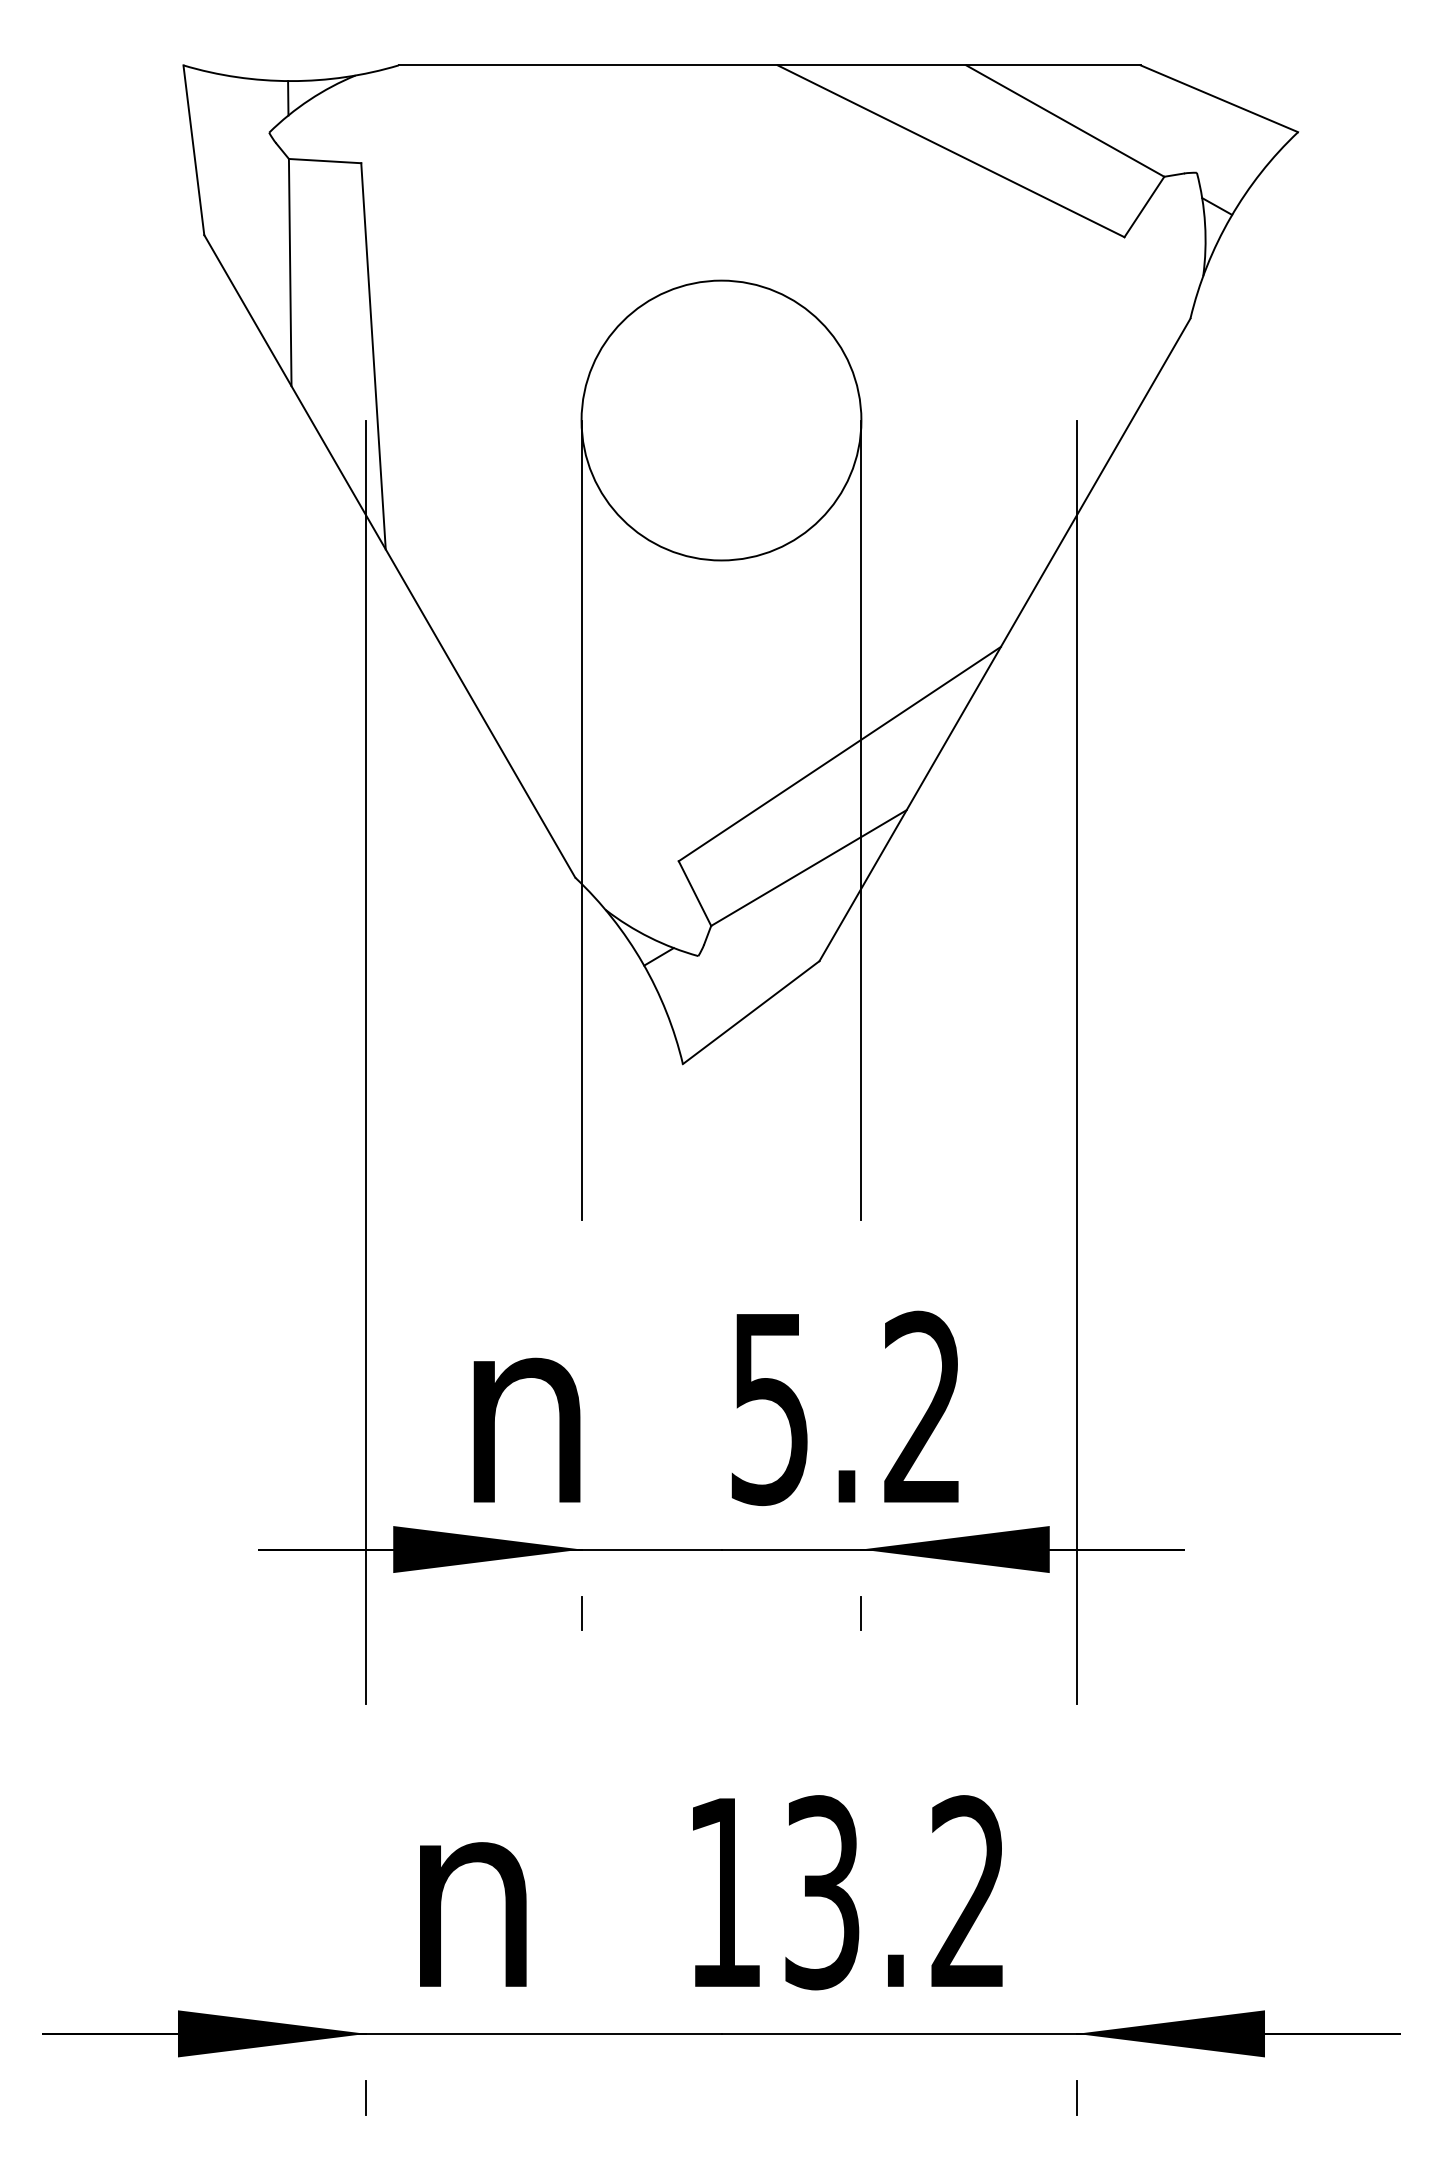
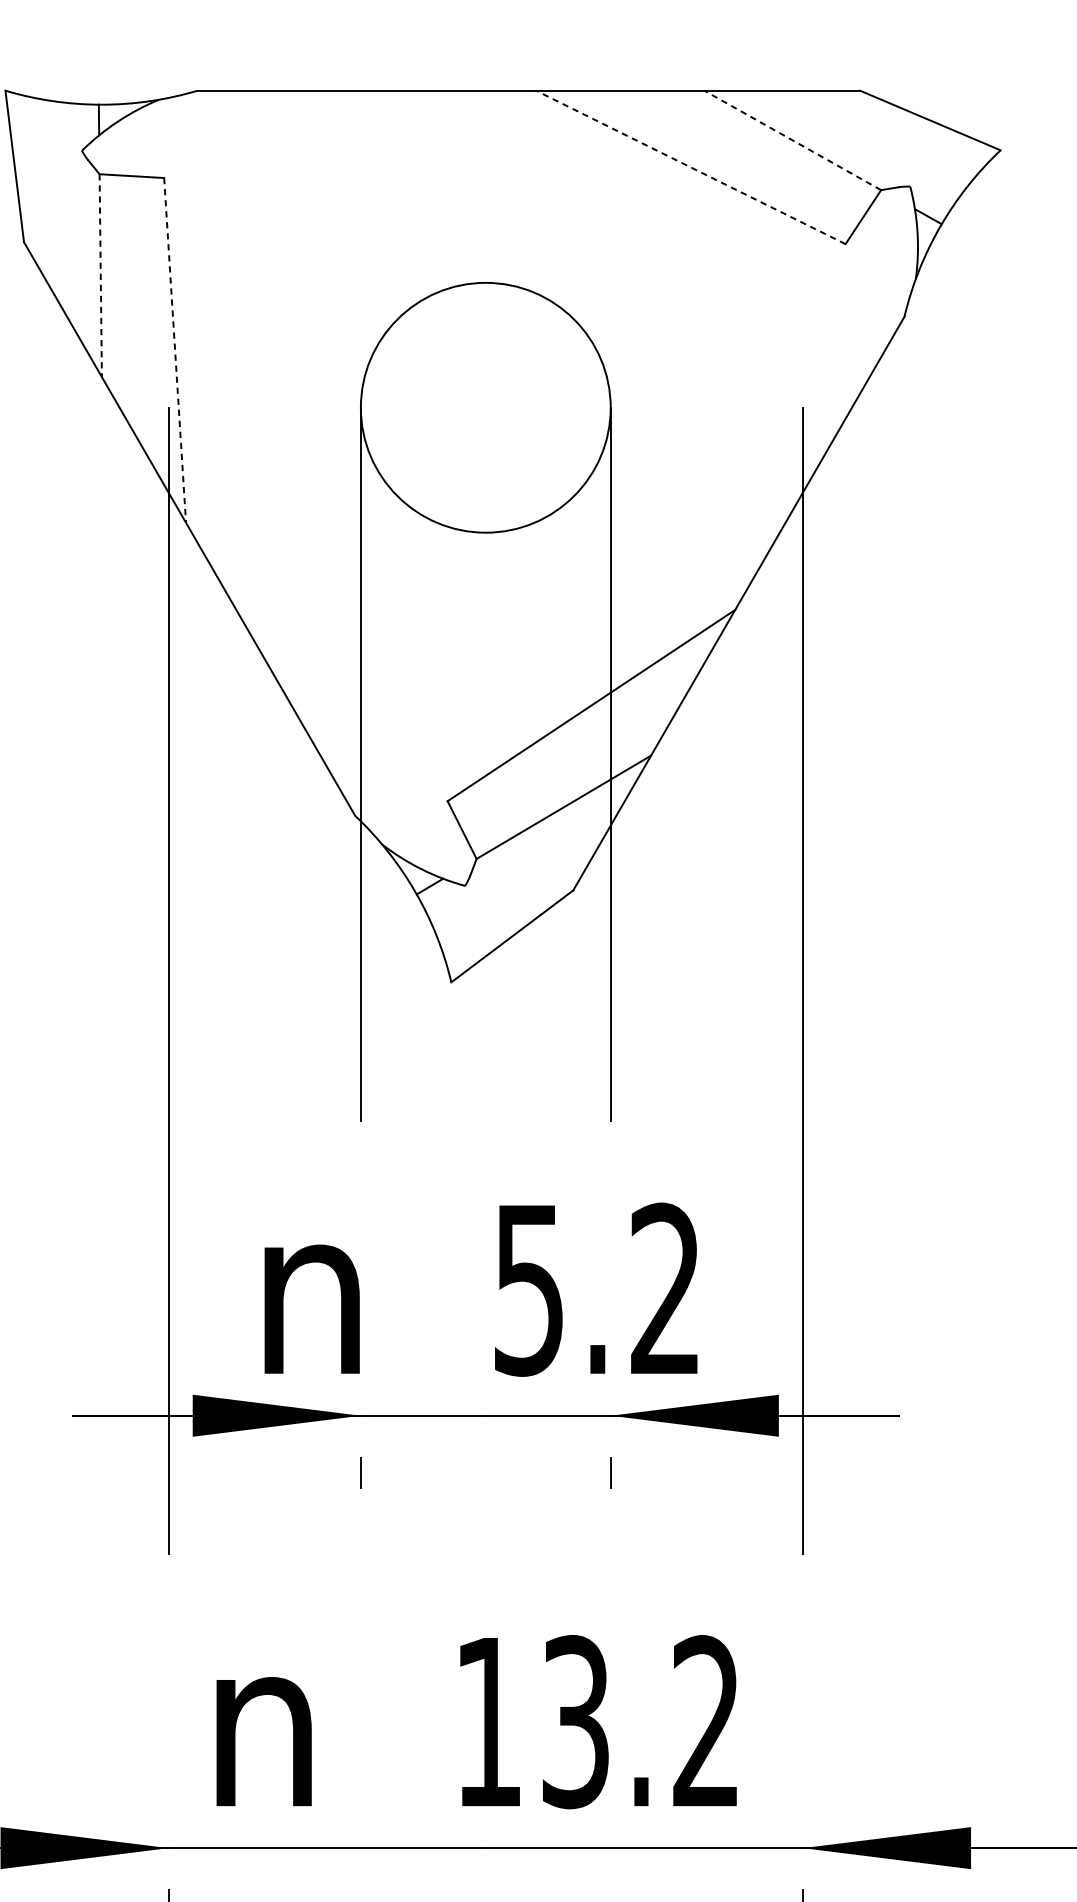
line: (1065, 121) -> (792, 140), solid -> dashed
line: (950, 151) -> (690, 167), solid -> dashed
line: (290, 272) -> (101, 275), solid -> dashed
line: (373, 356) -> (175, 350), solid -> dashed

